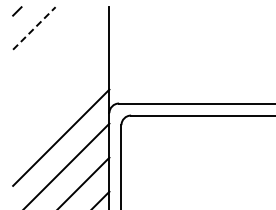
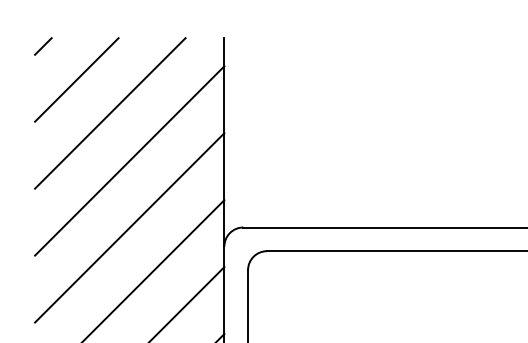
line: (34, 28) -> (77, 80), dashed -> solid
line: (51, 45) -> (110, 113), added
line: (61, 69) -> (130, 160), added
line: (61, 103) -> (130, 227), added

